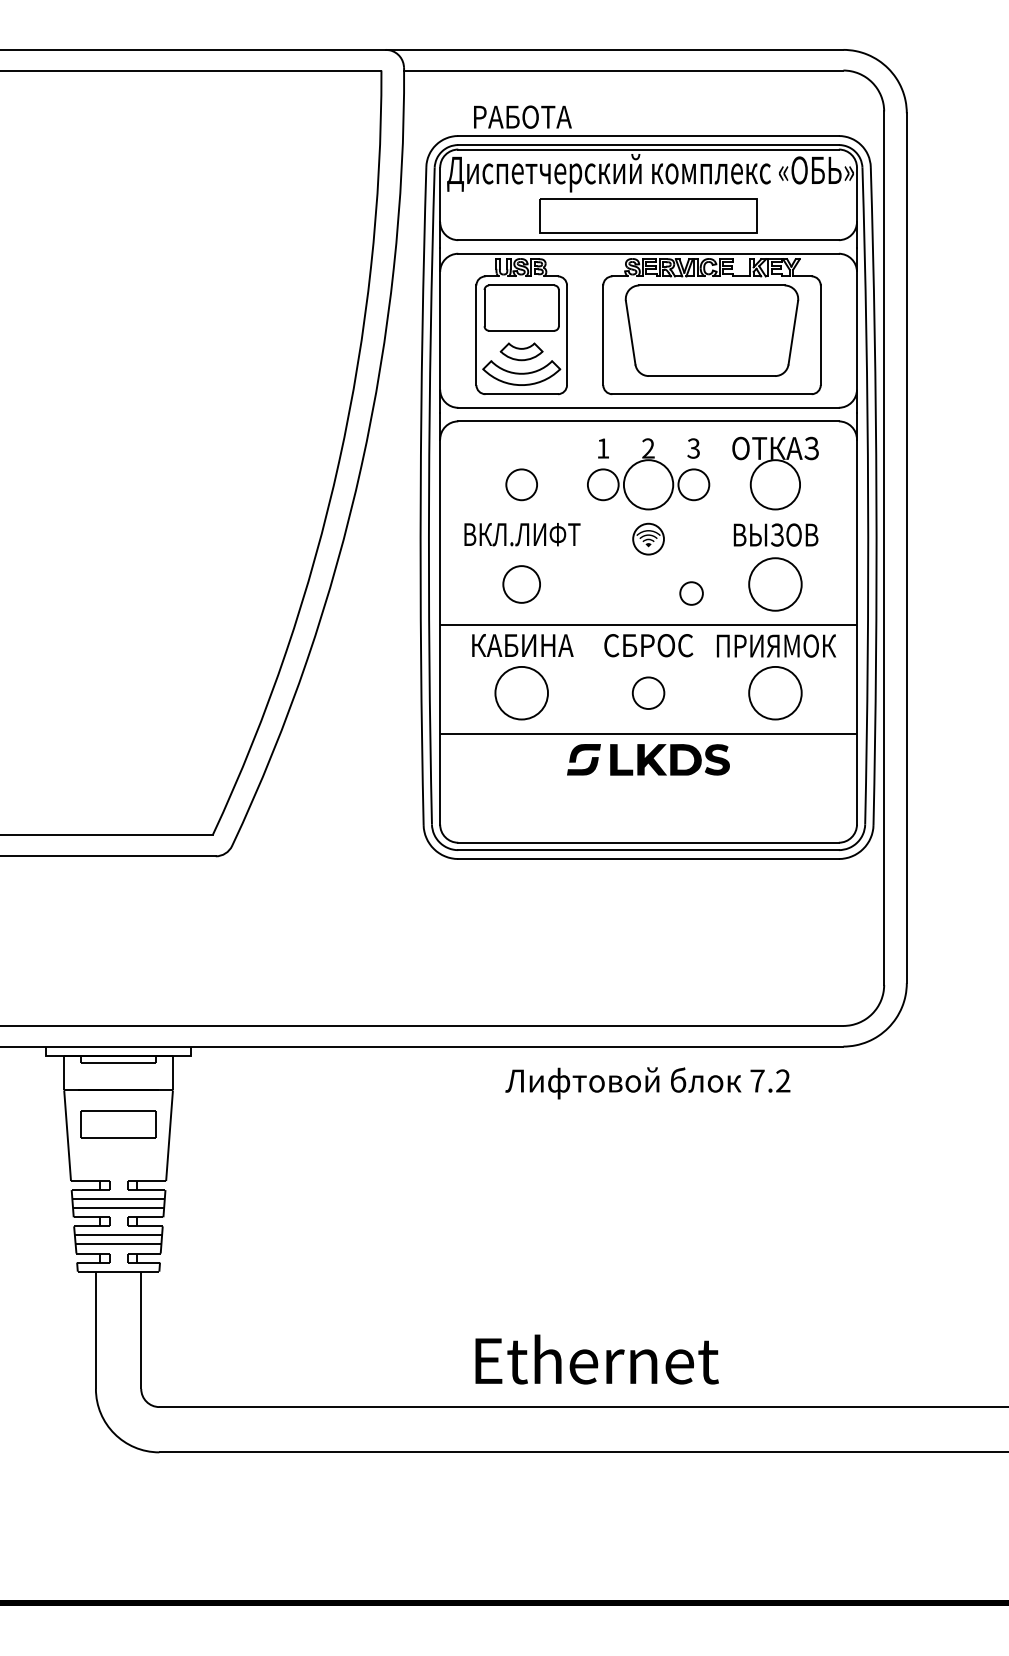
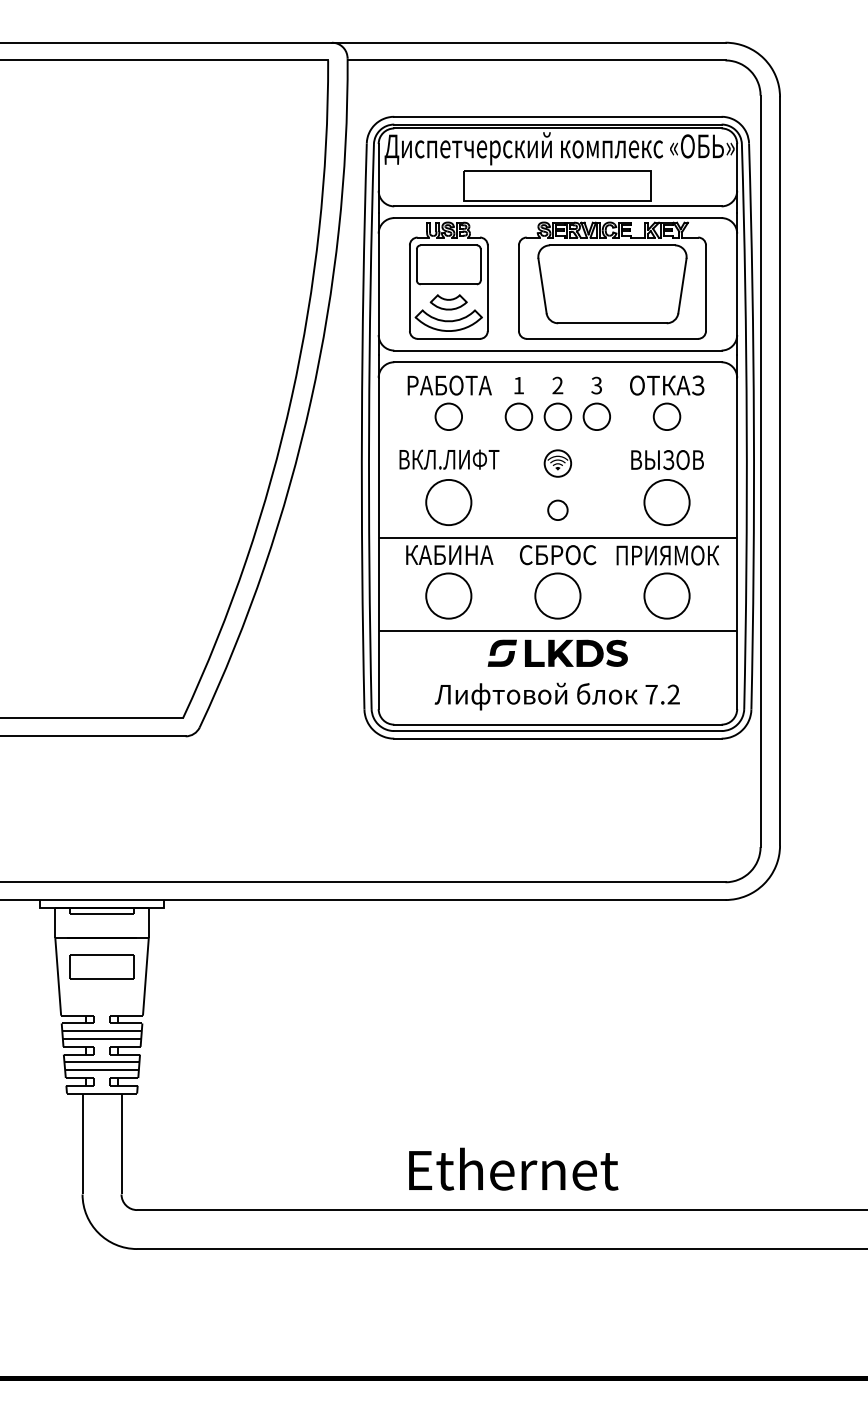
text: (522, 117) -> (449, 385), moved
circle: (648, 484) -> (557, 416), size x0.62
circle: (774, 484) -> (666, 416), size x0.62
circle: (521, 584) -> (448, 502), size x1.43
circle: (691, 592) -> (557, 509), moved
circle: (648, 692) -> (557, 595), size x1.67
text: (646, 1083) -> (556, 696), moved

